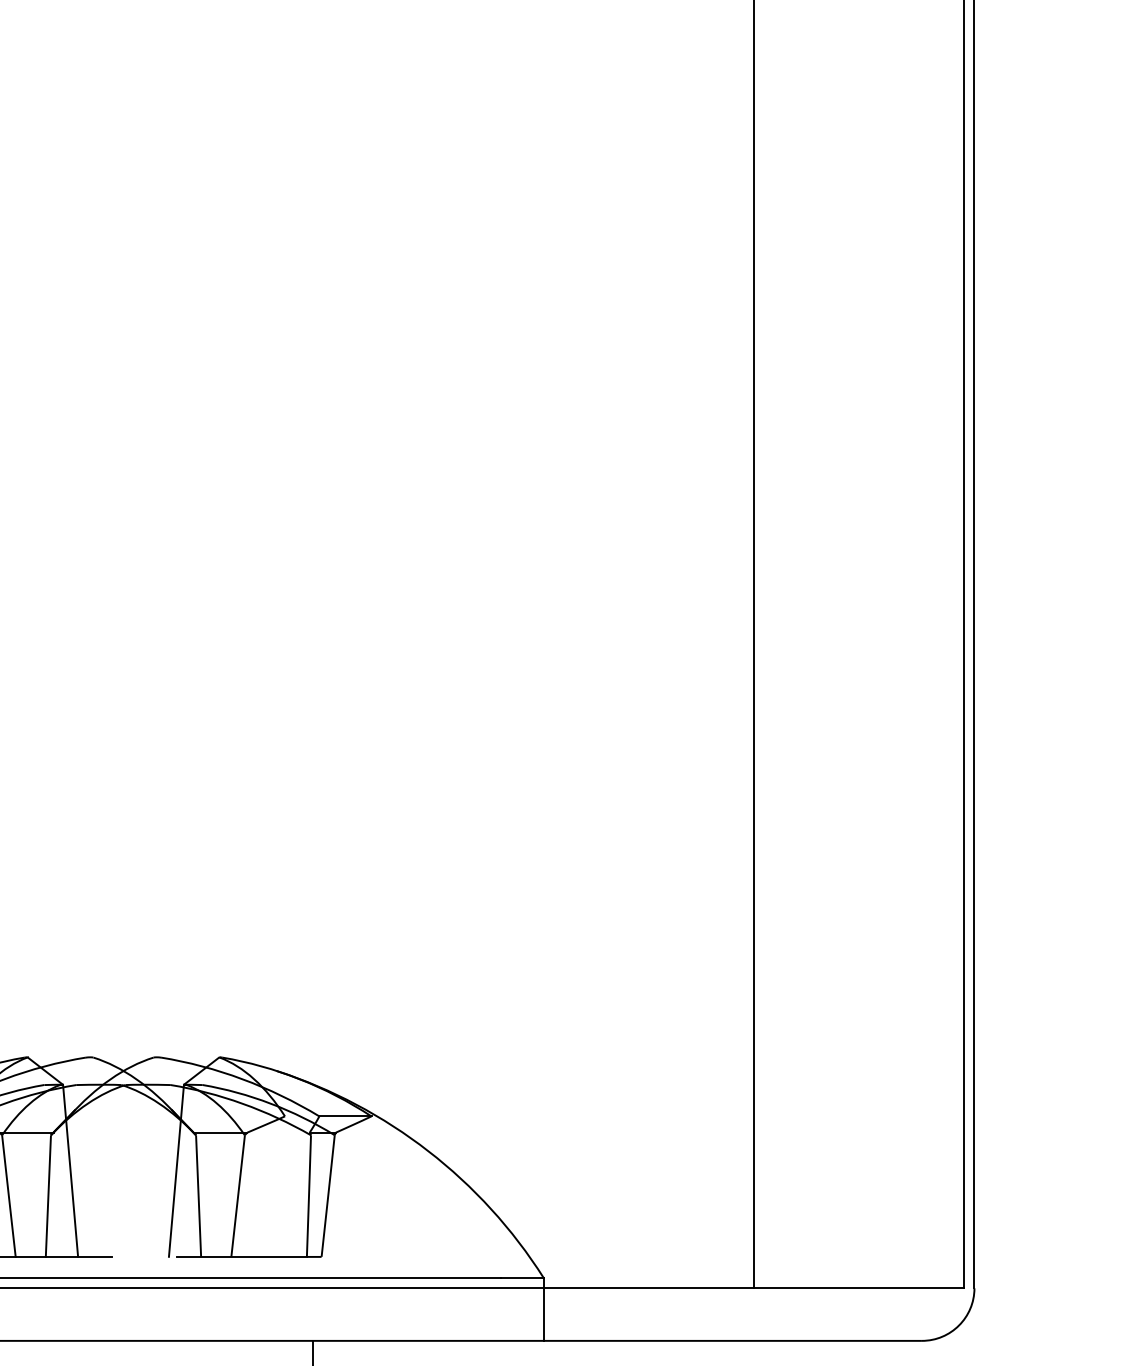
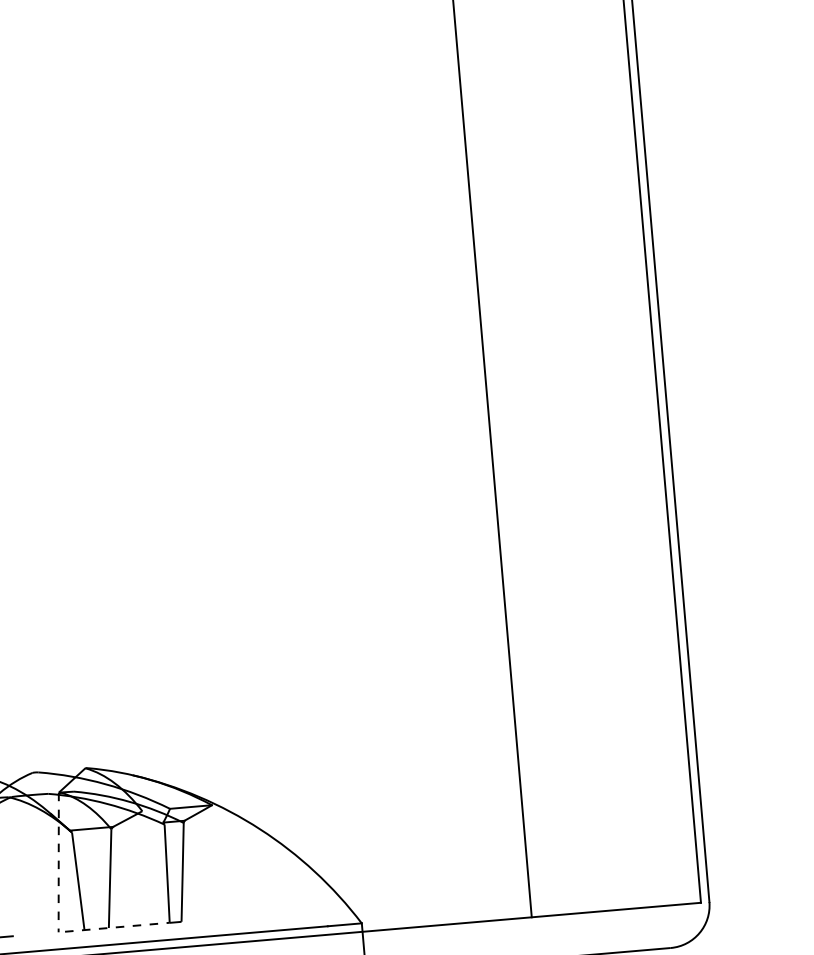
line: (176, 1171) -> (58, 863), solid -> dashed
line: (241, 1256) -> (117, 927), solid -> dashed

